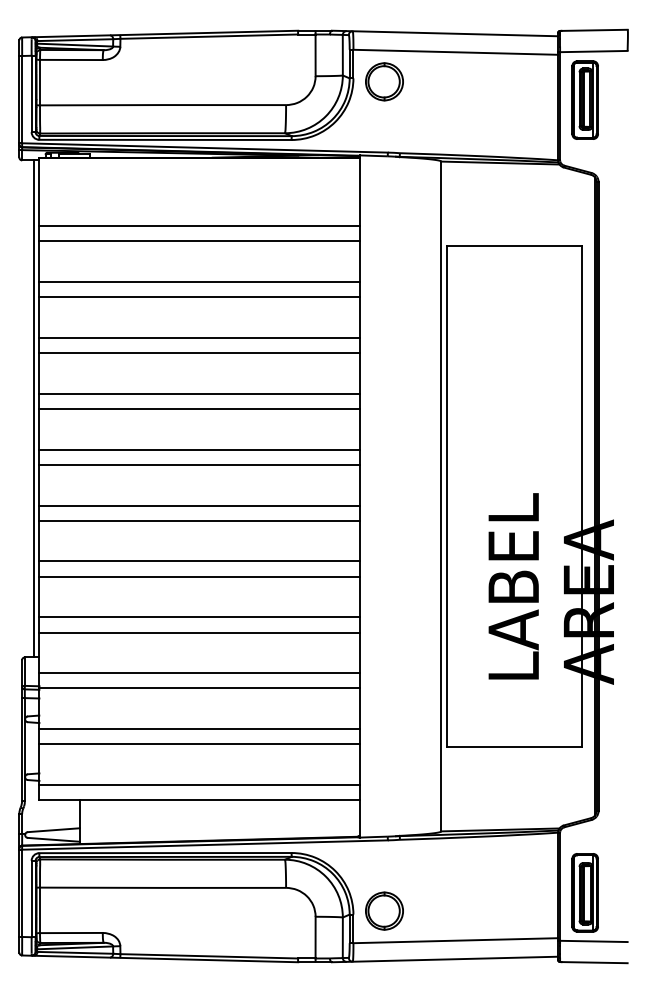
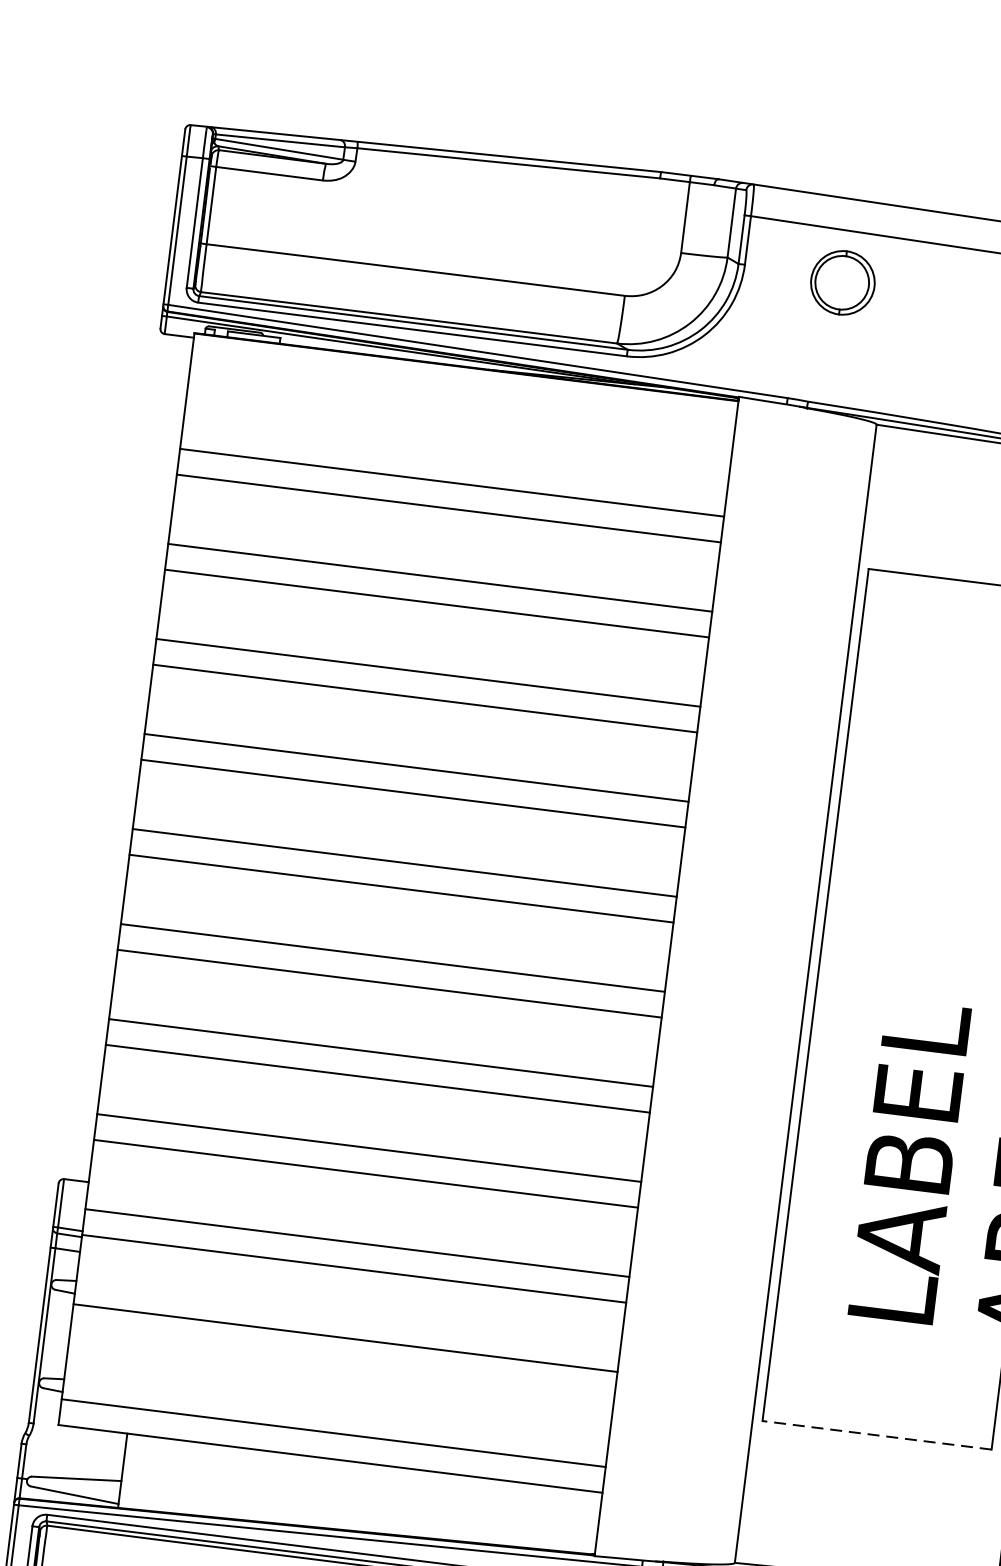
part: (384, 81) -> (842, 282), moved
line: (33, 408) -> (131, 757), removed
line: (199, 744) -> (342, 1364), removed
line: (514, 747) -> (876, 1435), solid -> dashed

